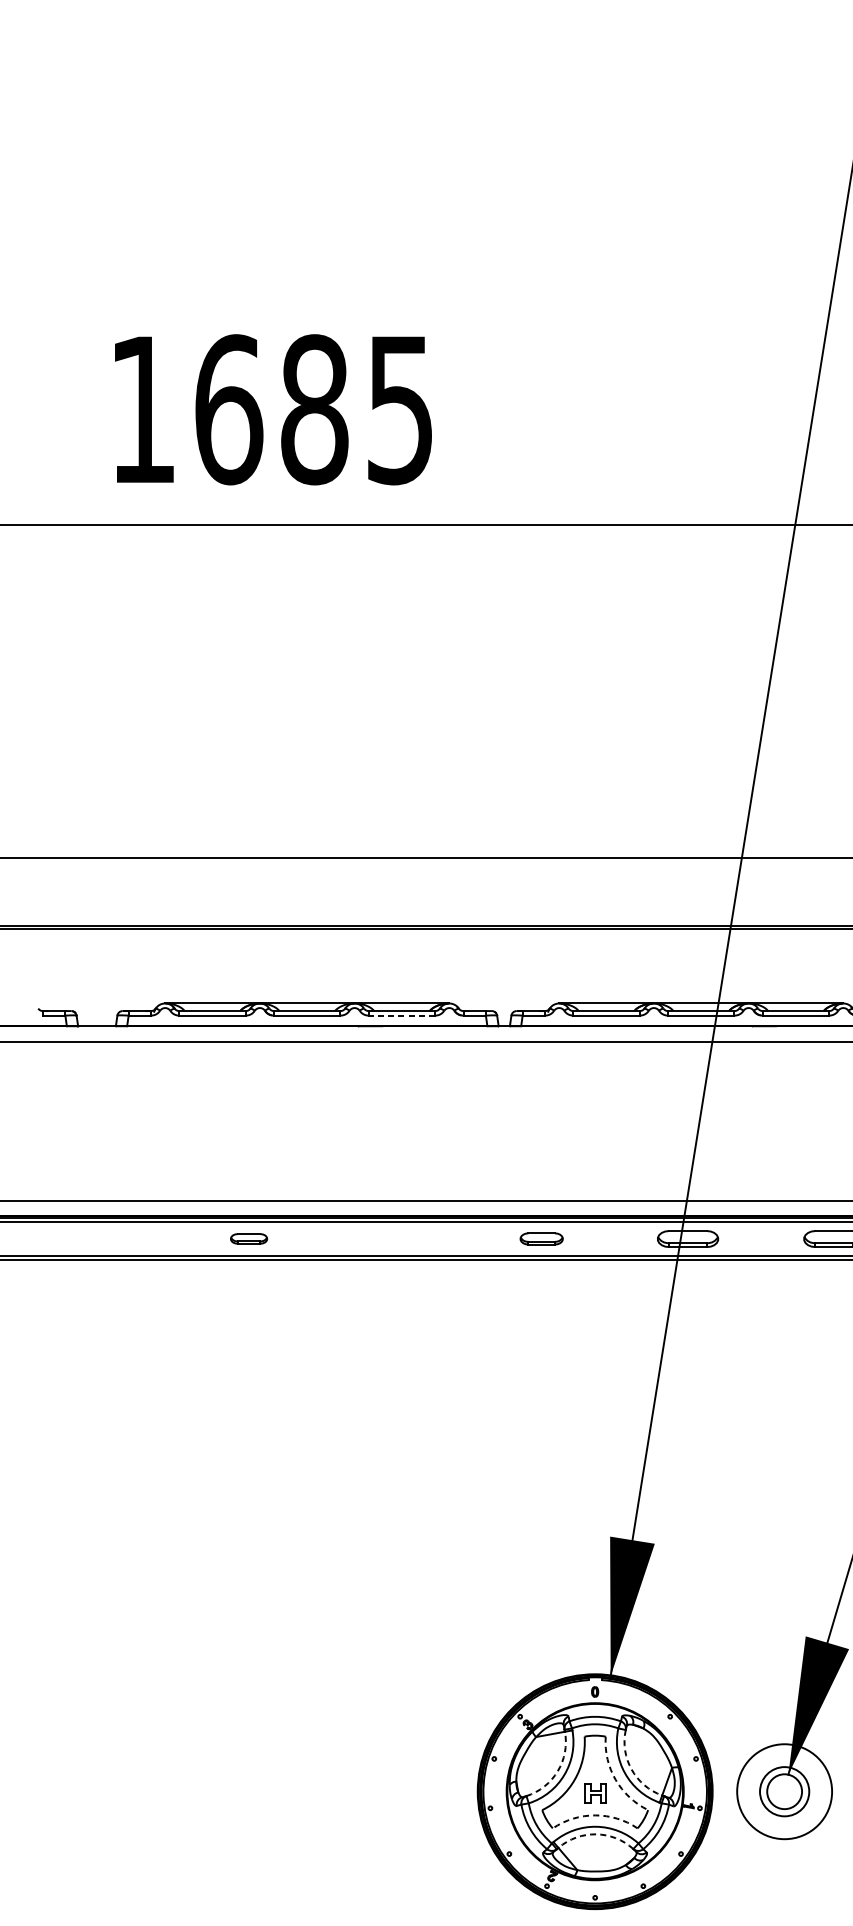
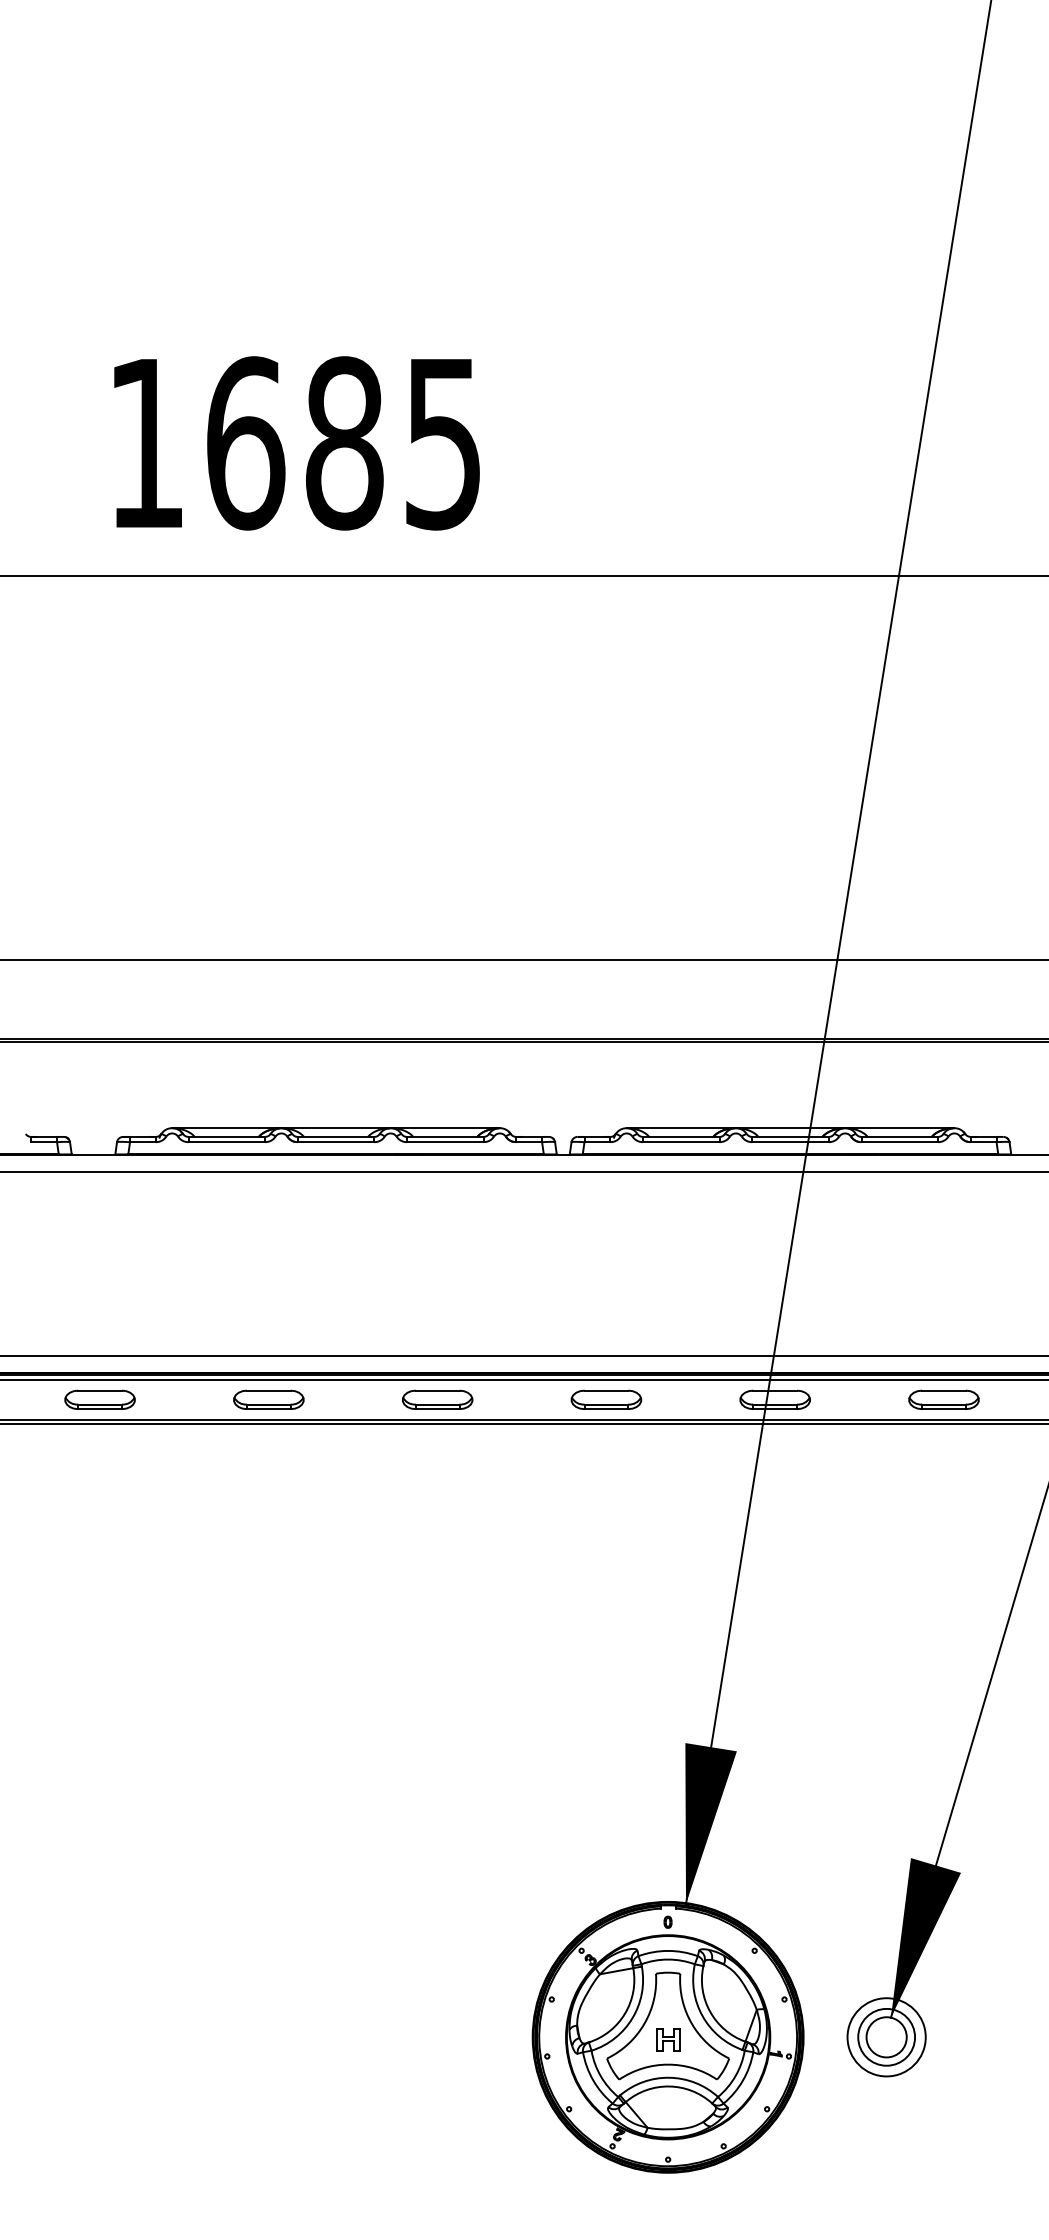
line: (401, 1015) -> (444, 1142), dashed -> solid
part: (102, 1238) -> (99, 1399), added
part: (248, 1238) -> (268, 1399), size x1.67
part: (395, 1238) -> (437, 1399), added
part: (541, 1238) -> (606, 1399), size x1.43
arc: (631, 1769) -> (710, 2011), dashed -> solid
arc: (558, 1771) -> (625, 2013), dashed -> solid
arc: (615, 1779) -> (691, 2023), dashed -> solid
circle: (784, 1791) -> (886, 2037), size x0.71
arc: (595, 1815) -> (668, 2064), dashed -> solid
arc: (596, 1834) -> (669, 2086), dashed -> solid

